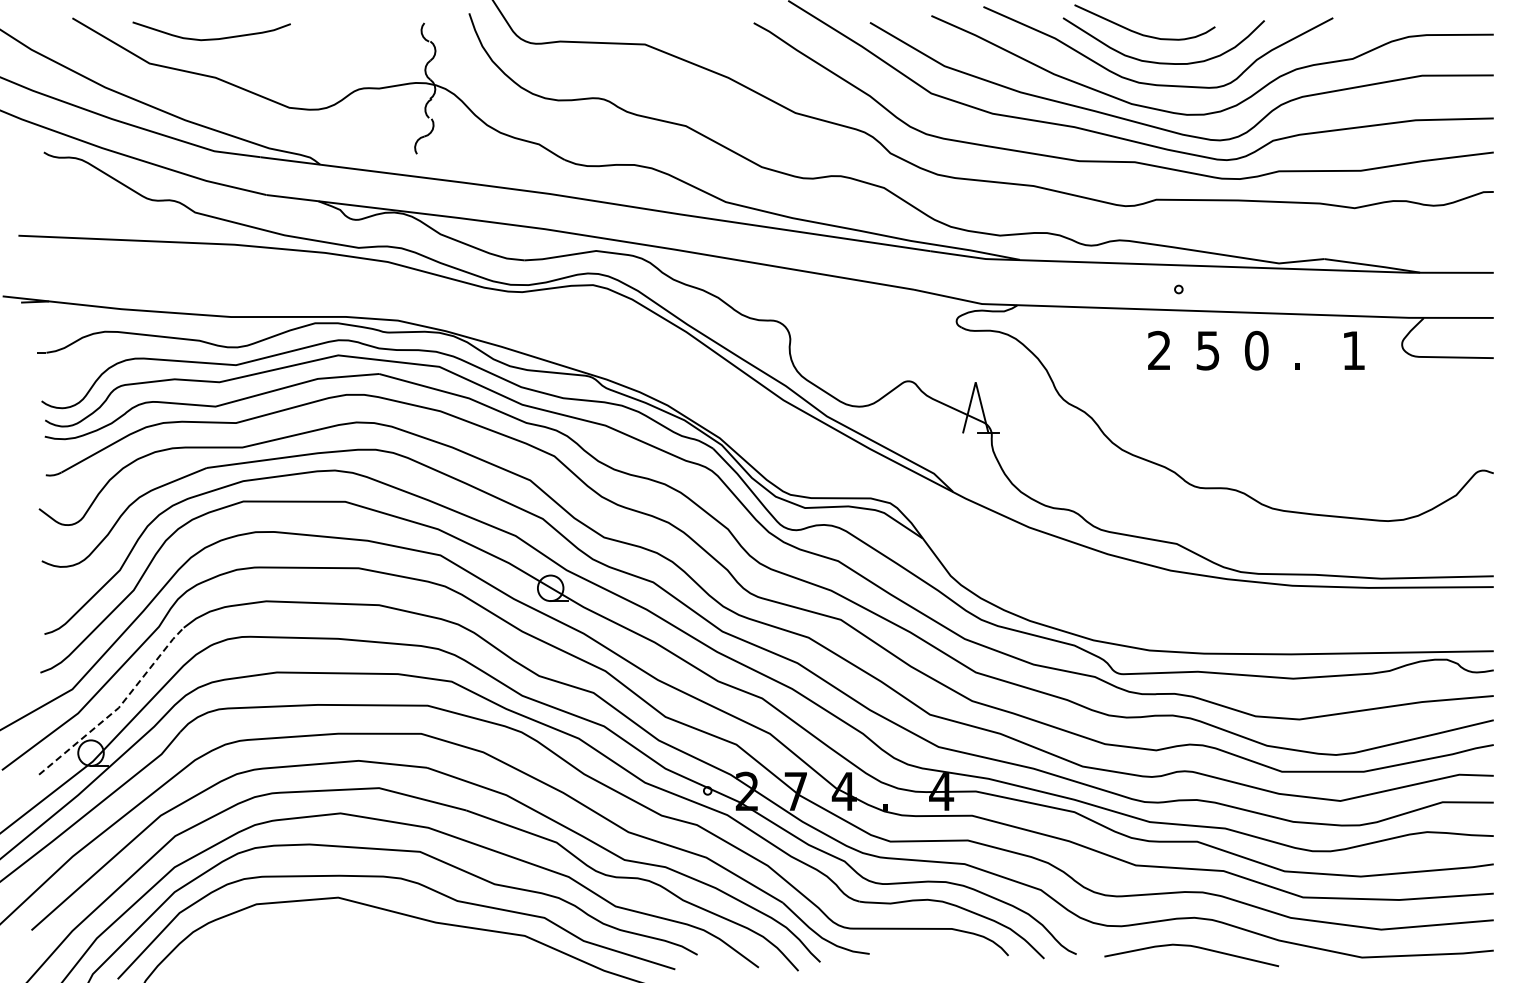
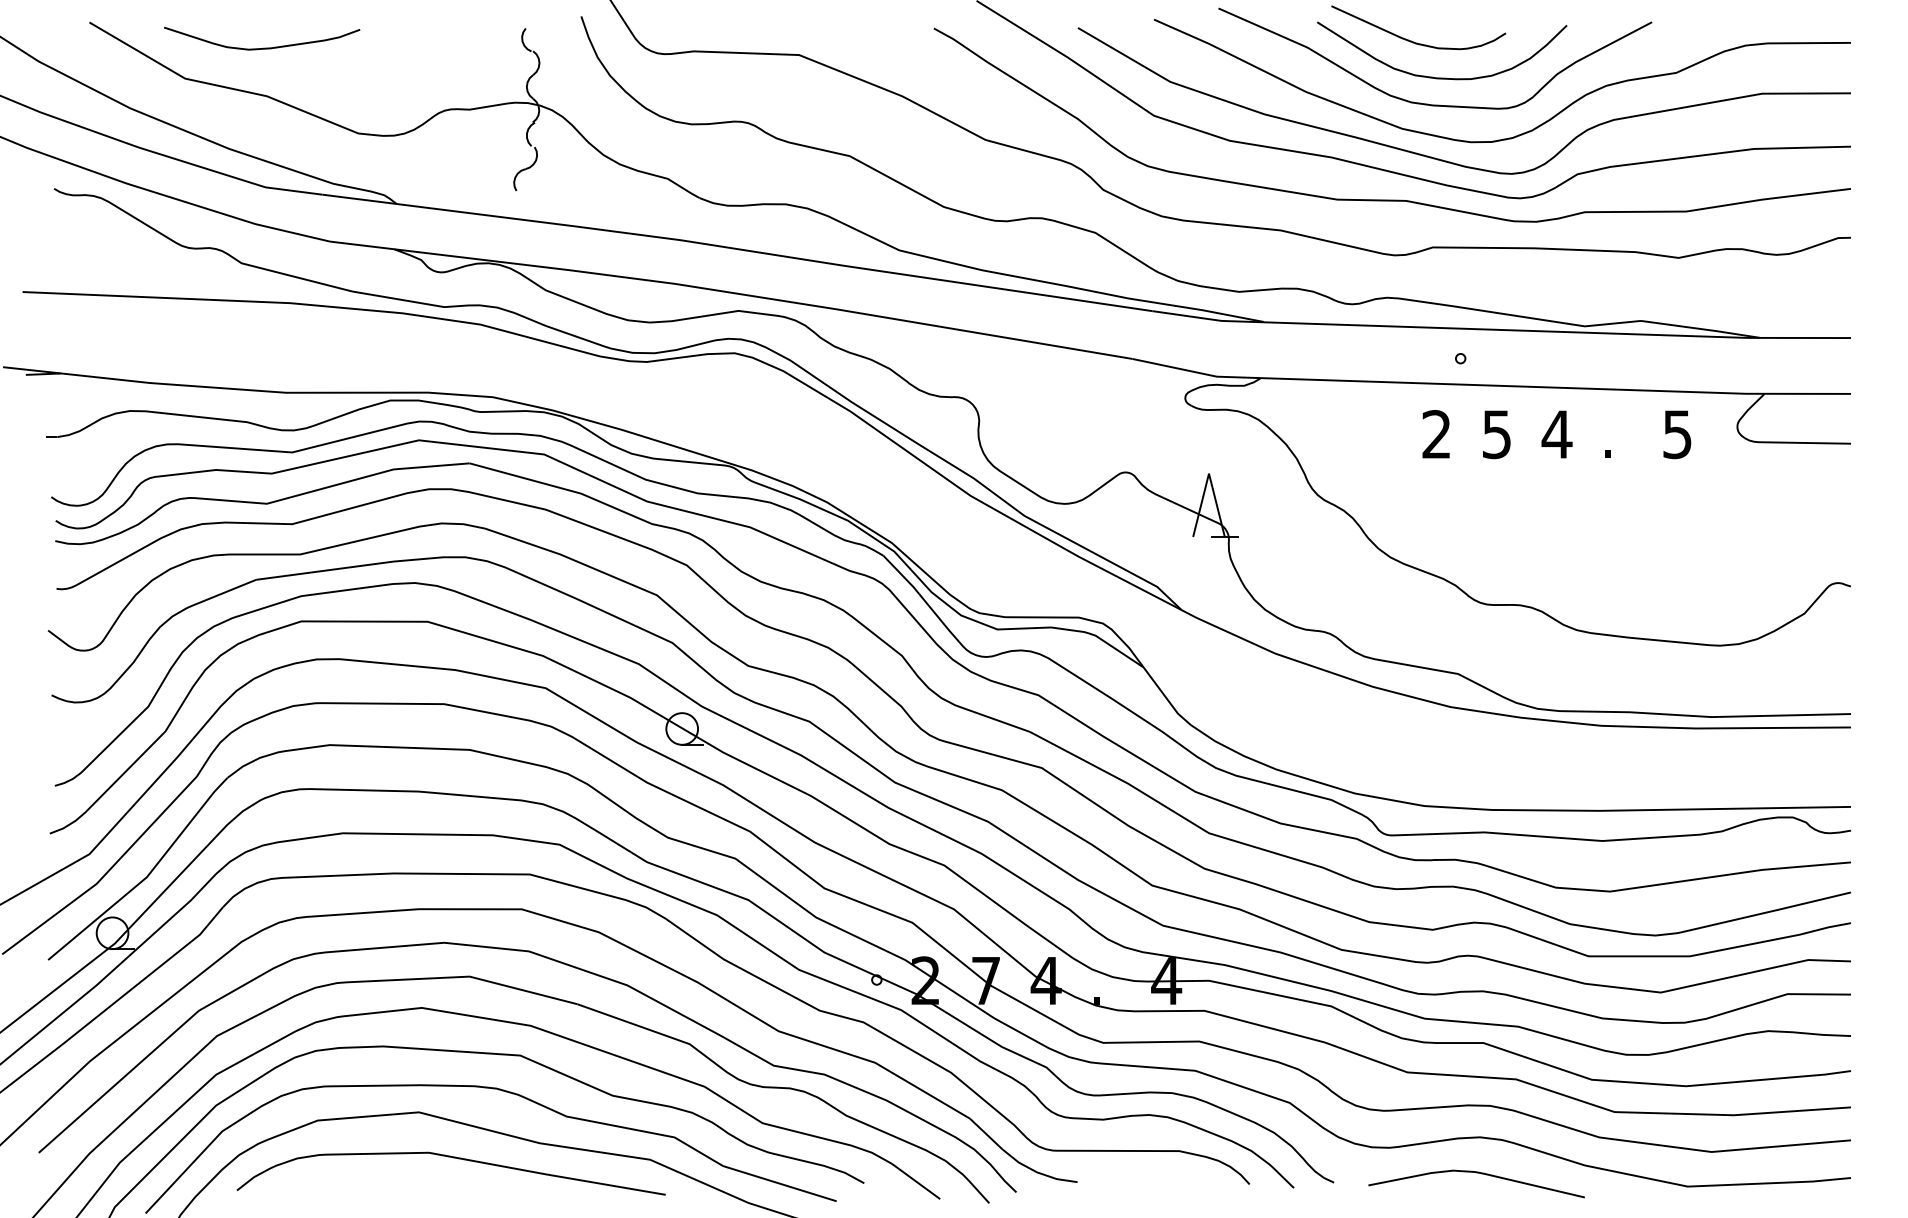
text: (1256, 350) -> (1556, 434), 0 -> 4
text: (1353, 350) -> (1677, 434), 1 -> 5
line: (118, 707) -> (146, 876), dashed -> solid
curve: (367, 935) -> (455, 1159), added

